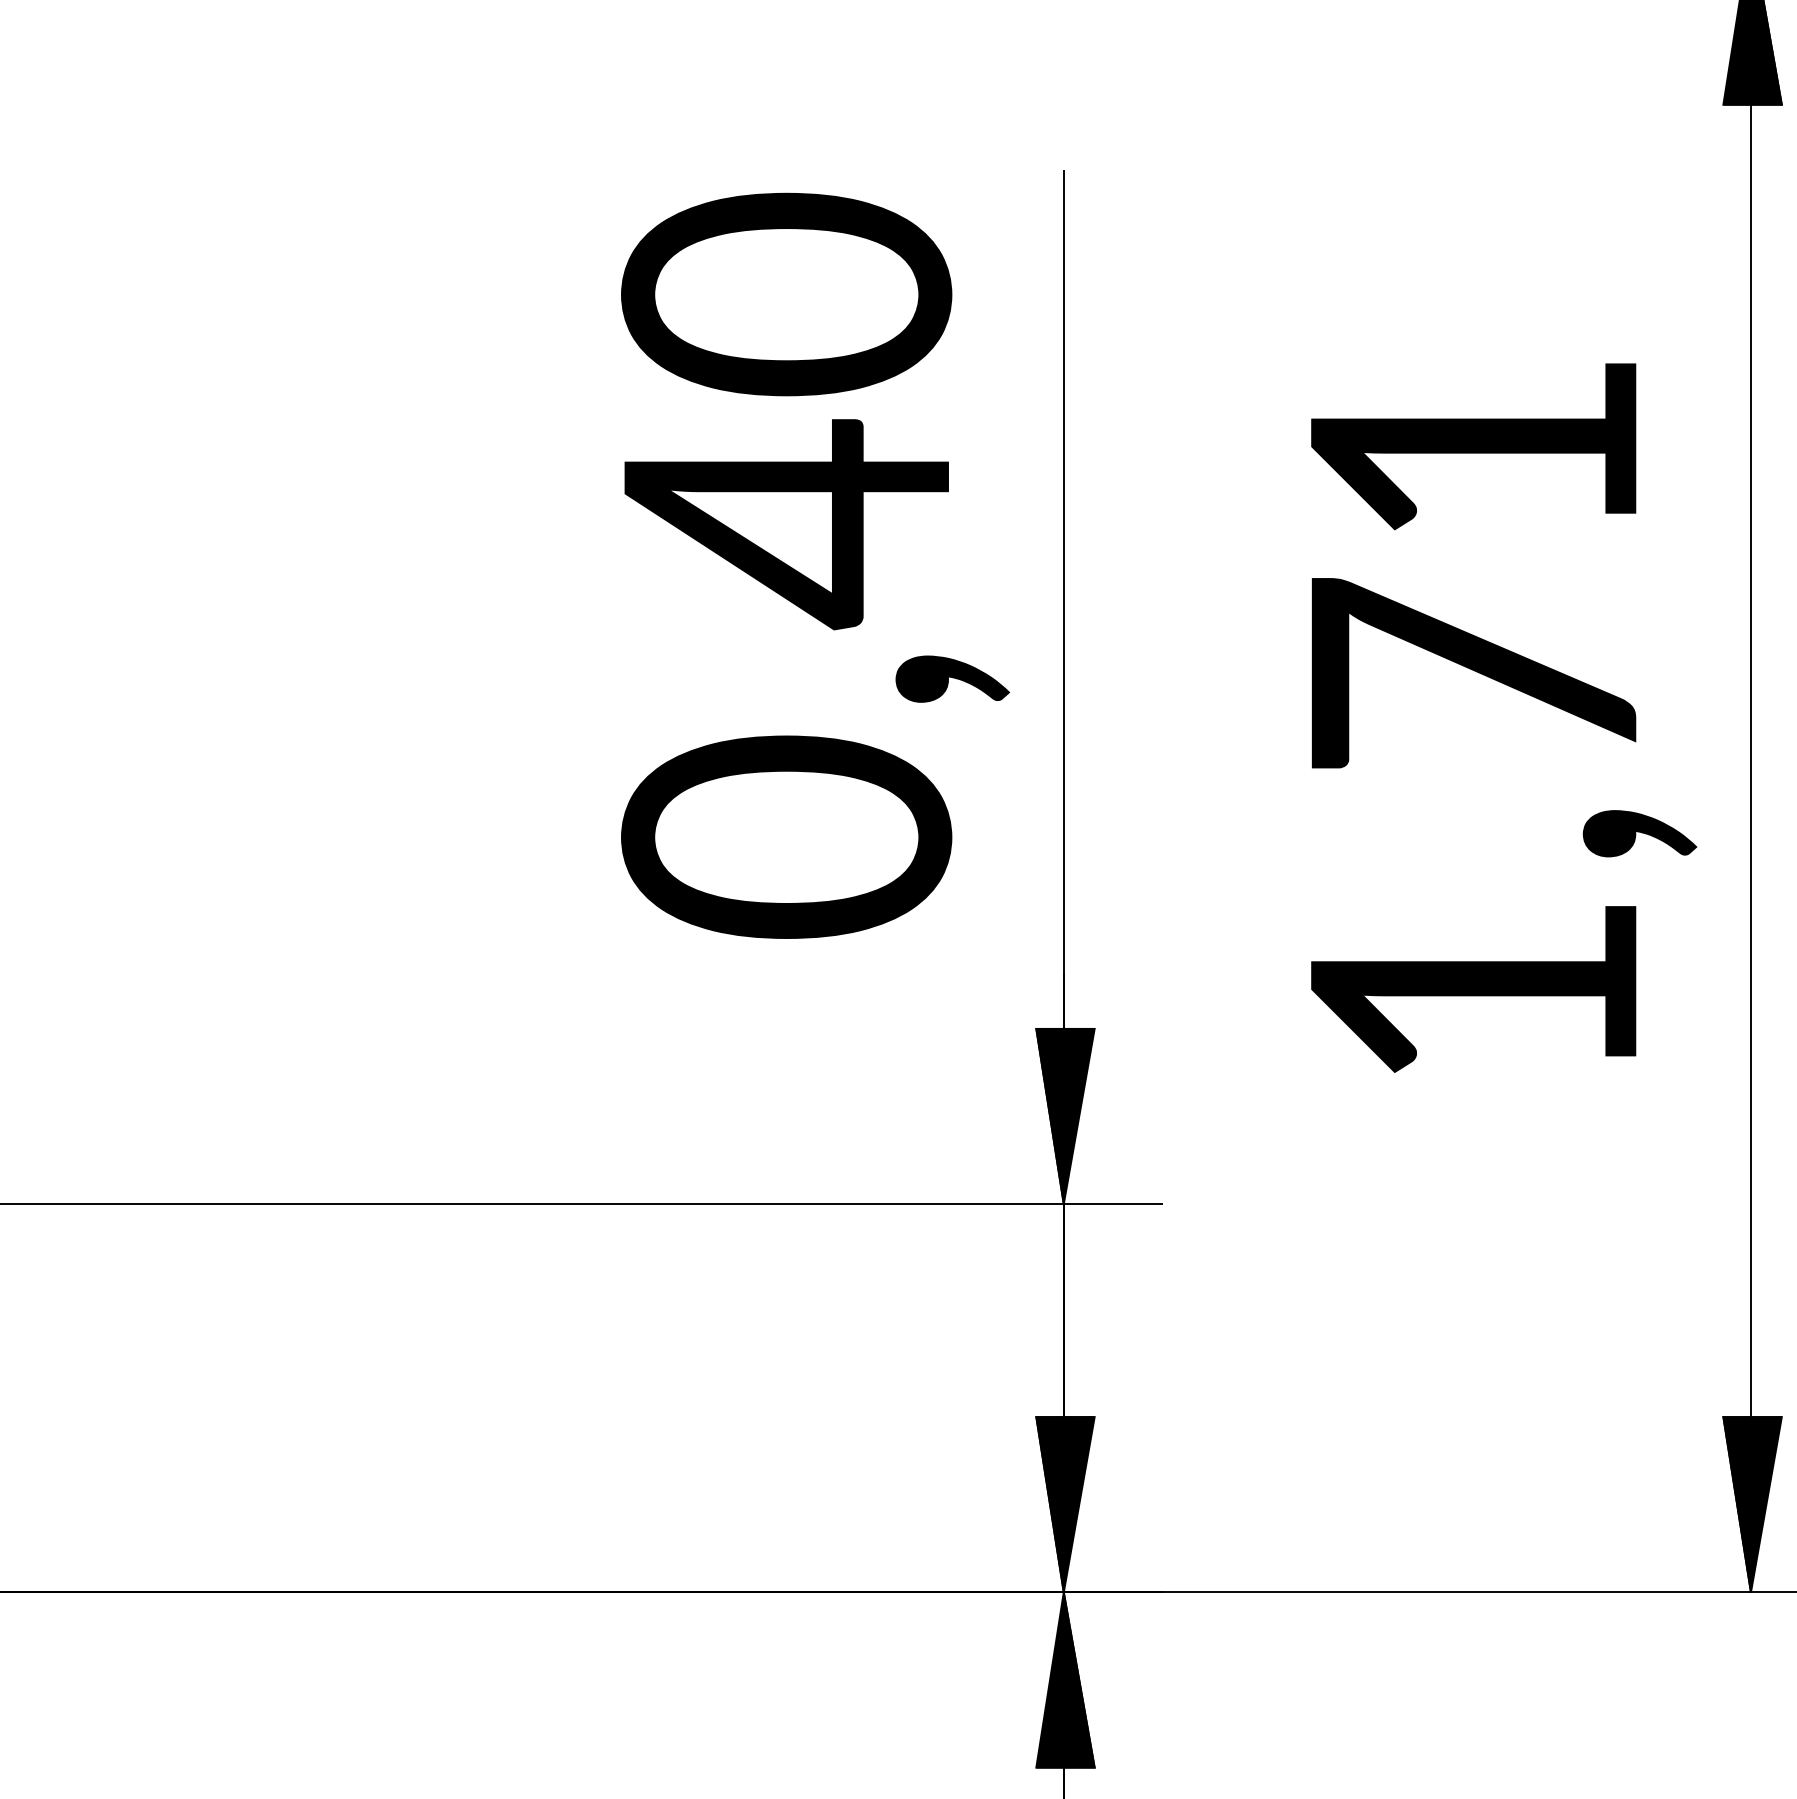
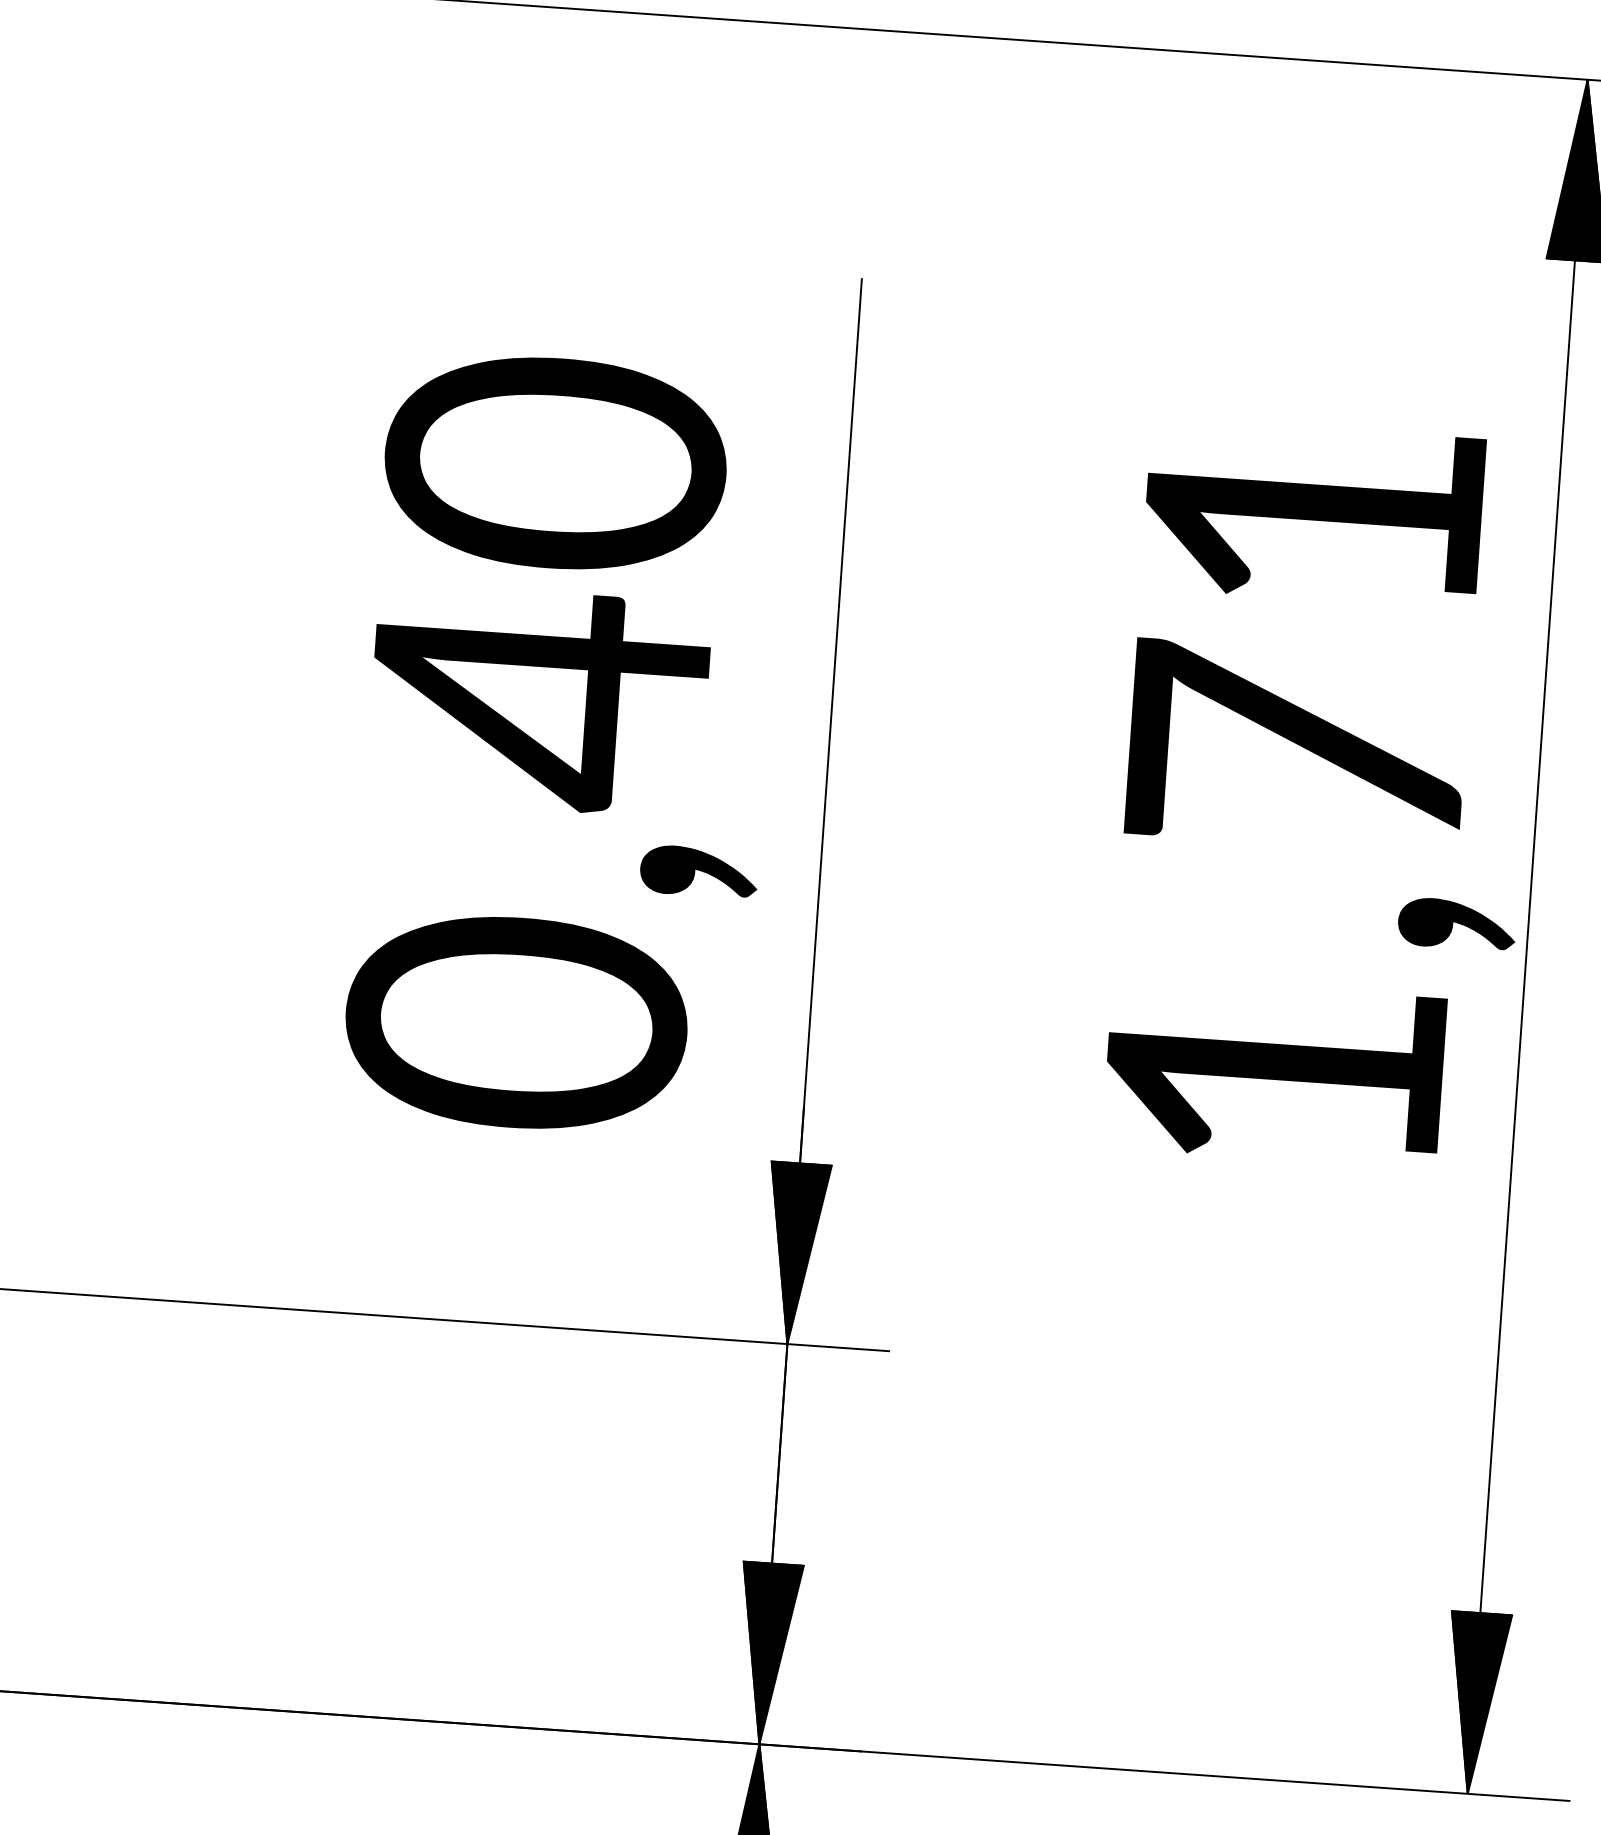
text: (815, 565) -> (565, 744), moved
text: (1504, 717) -> (1325, 794), moved

